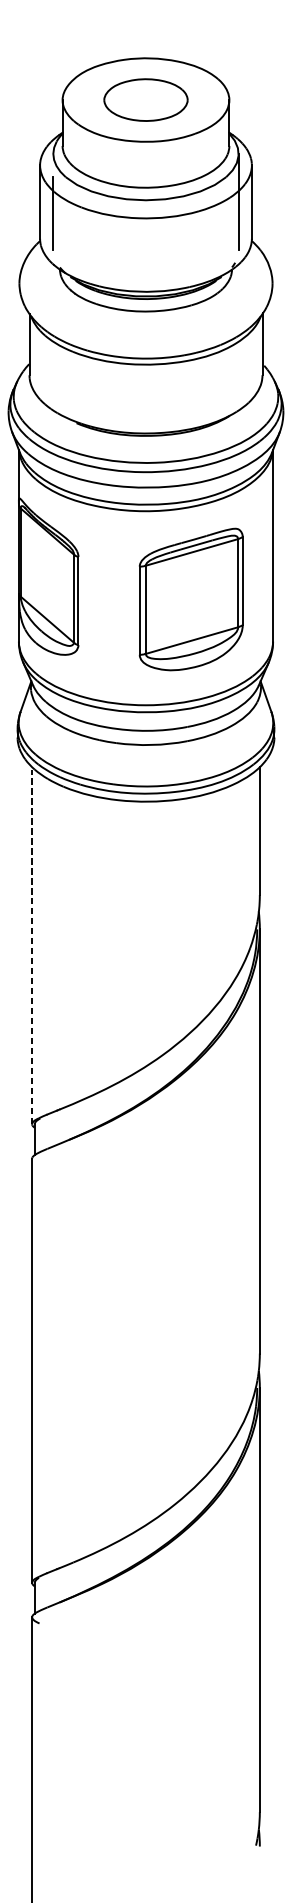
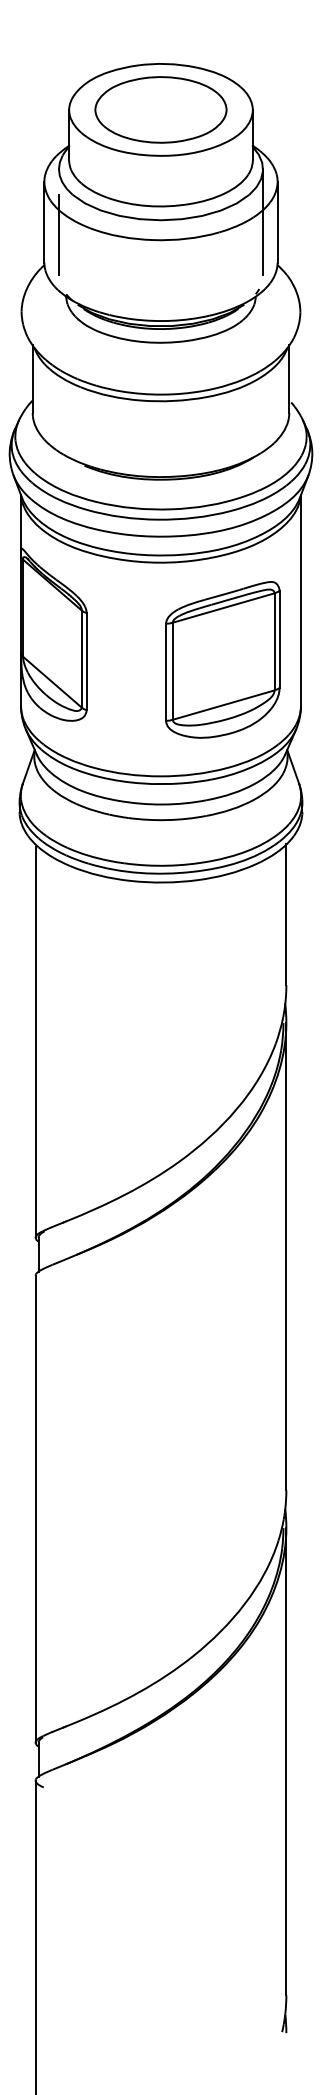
part: (145, 99) -> (160, 109), size x1.43
part: (190, 599) -> (222, 659), moved
line: (32, 946) -> (35, 1041), dashed -> solid

